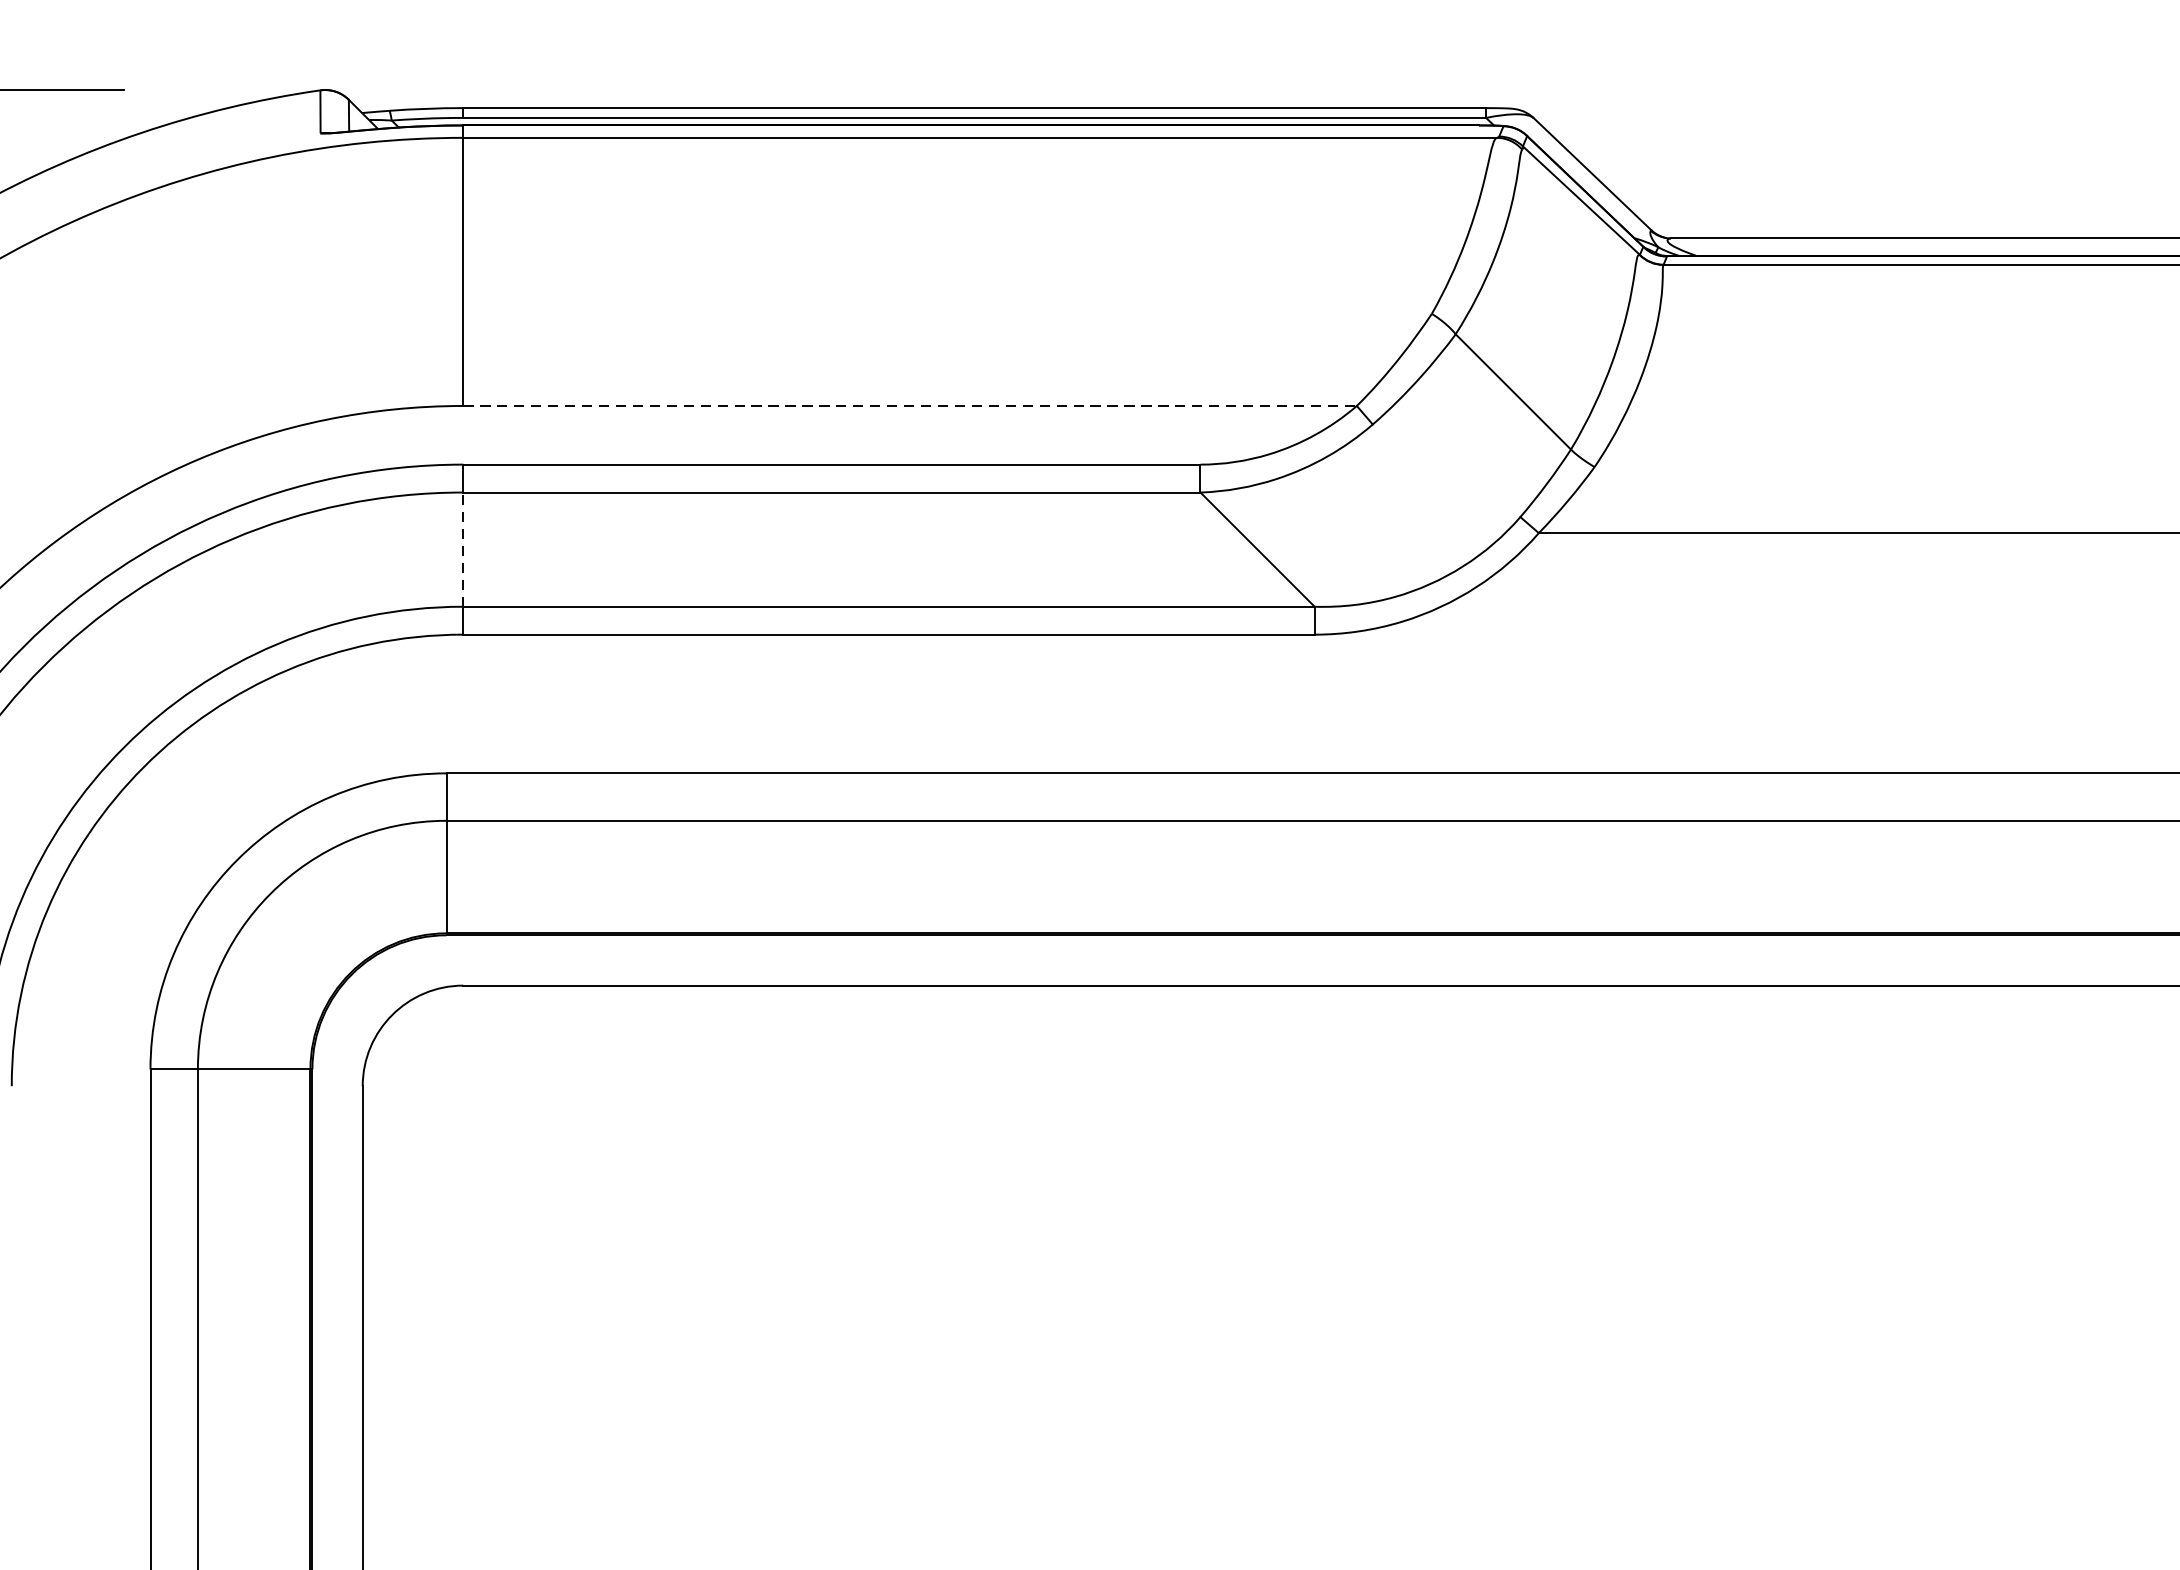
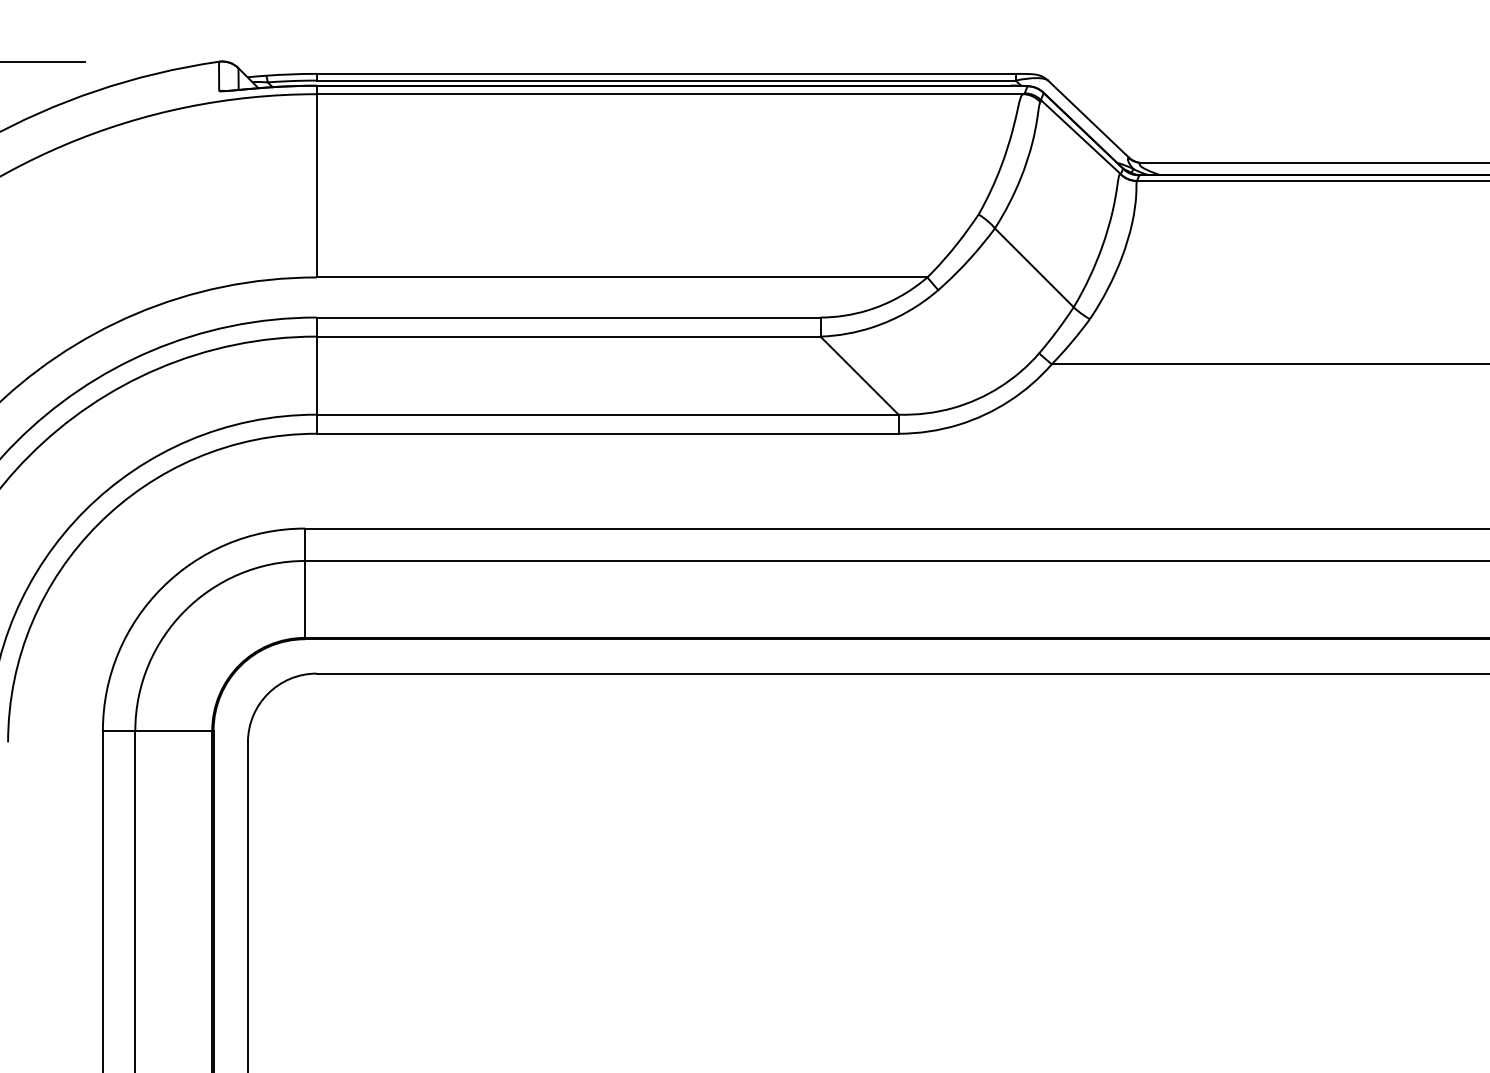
line: (910, 406) -> (622, 277), dashed -> solid
line: (463, 549) -> (316, 375), dashed -> solid

